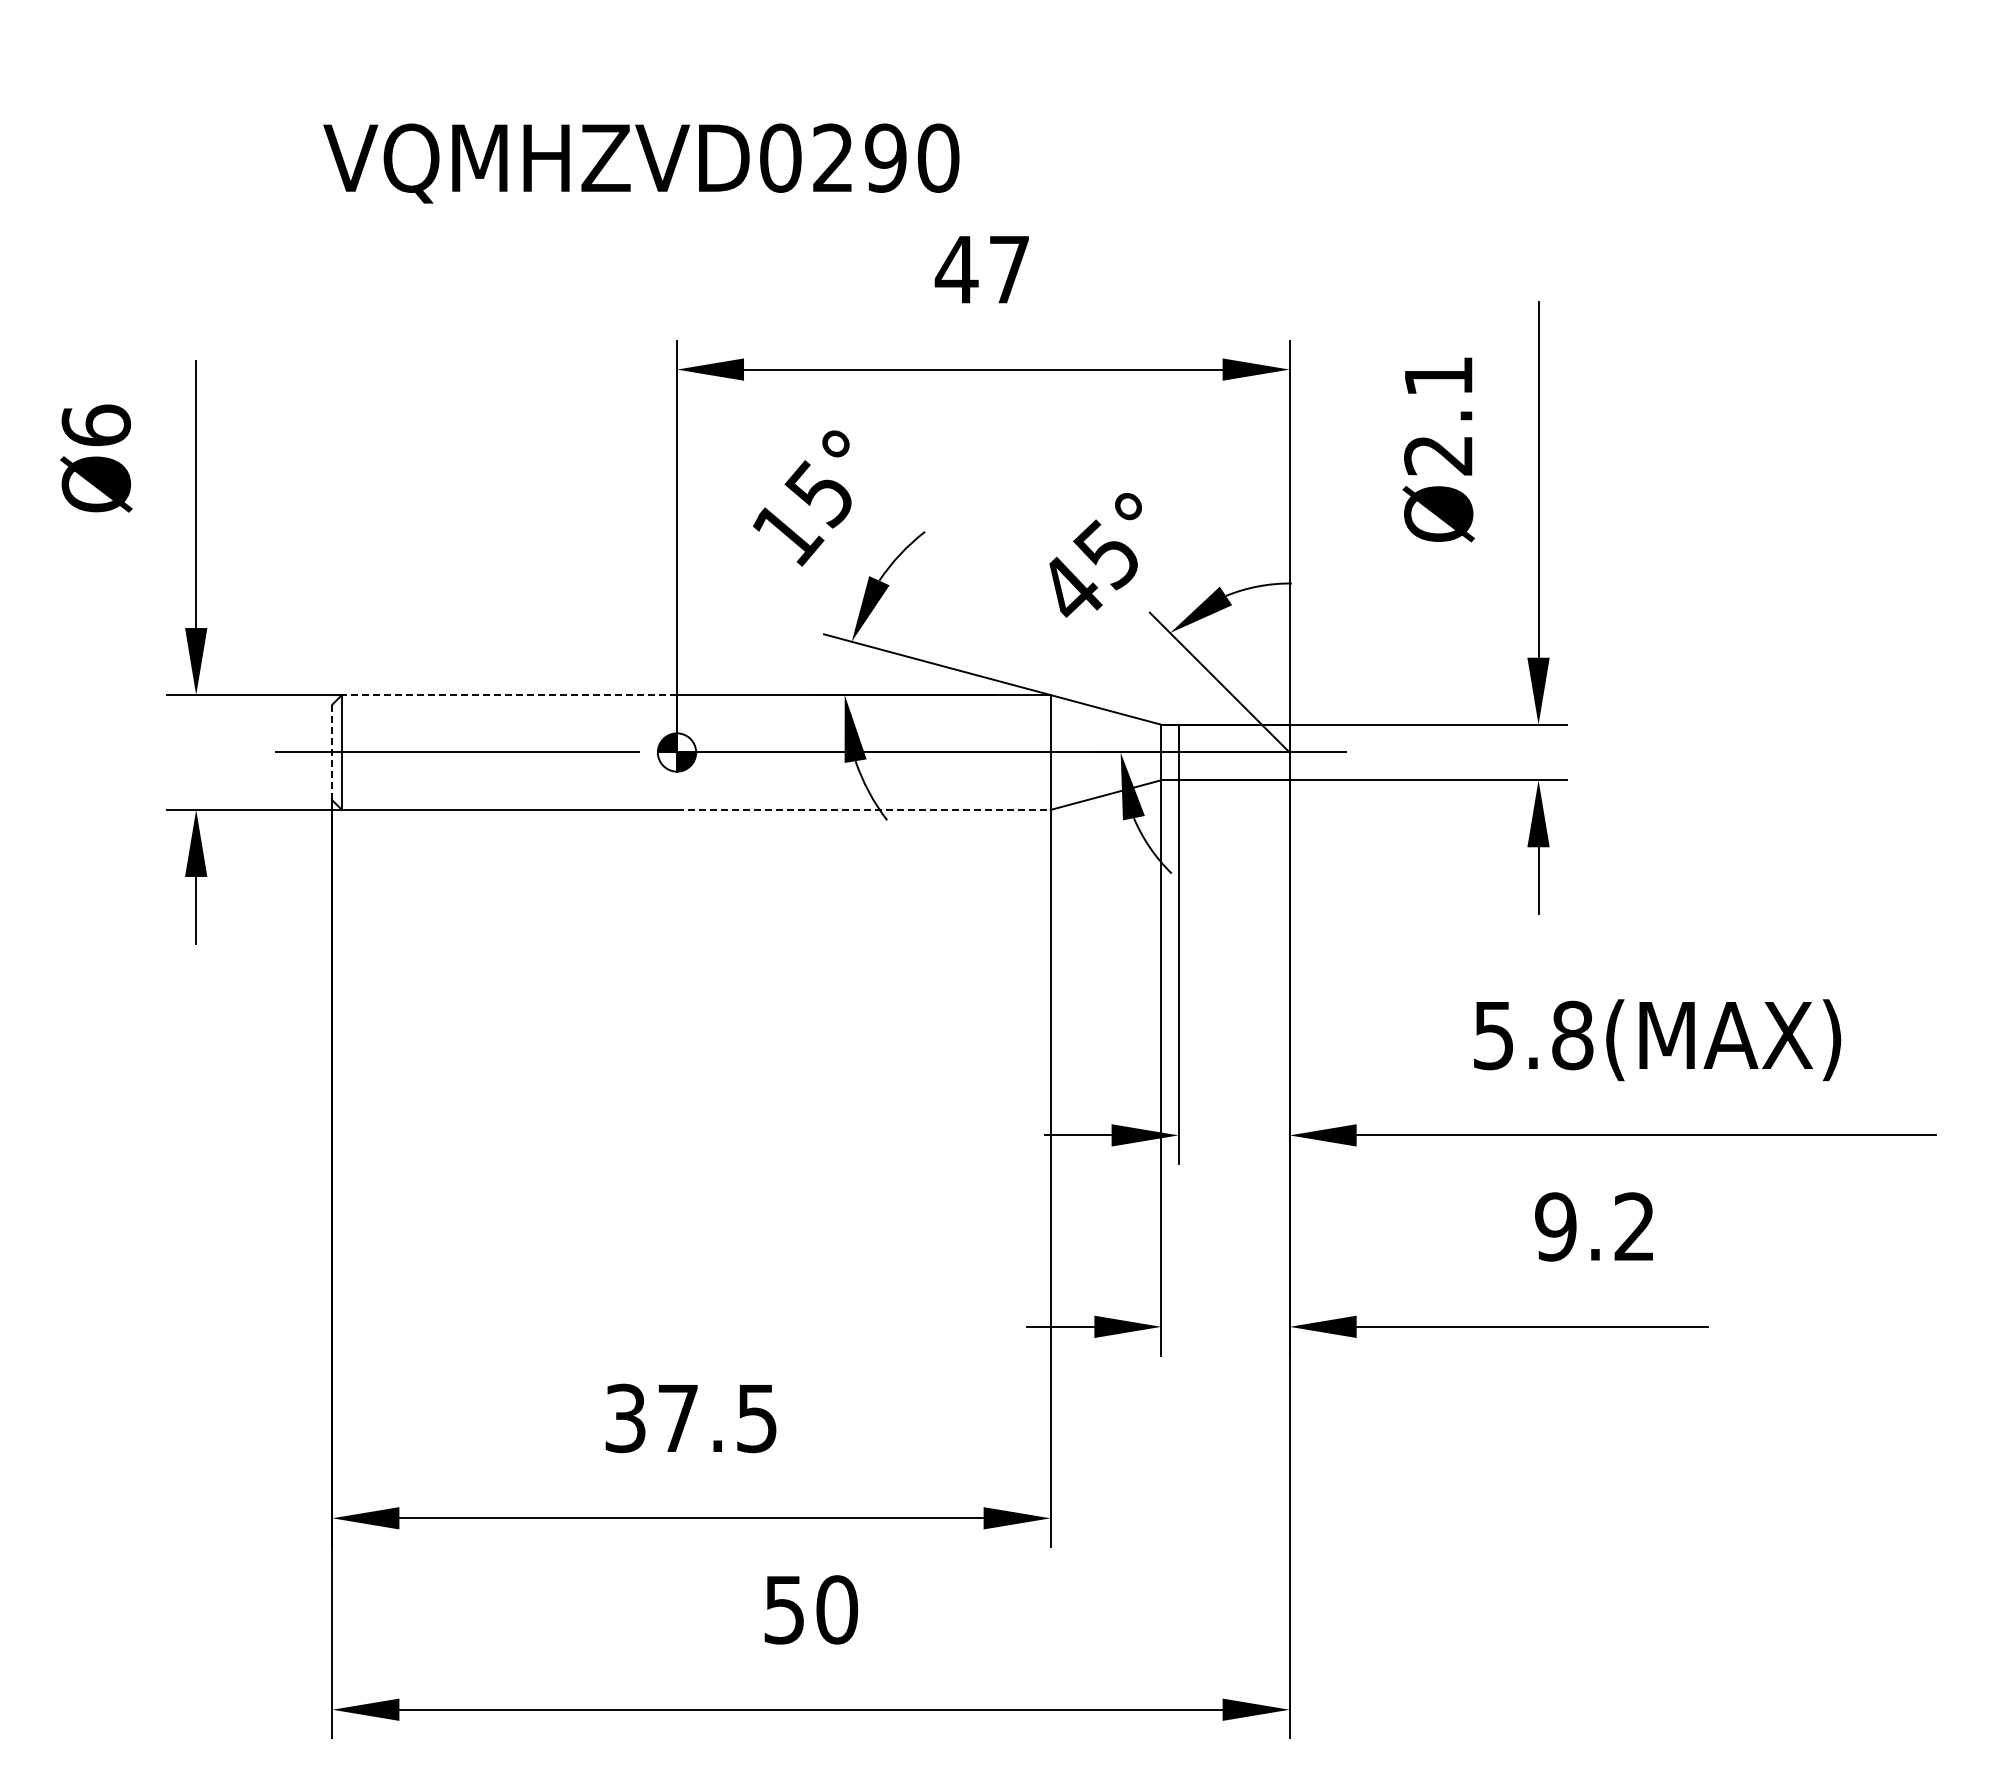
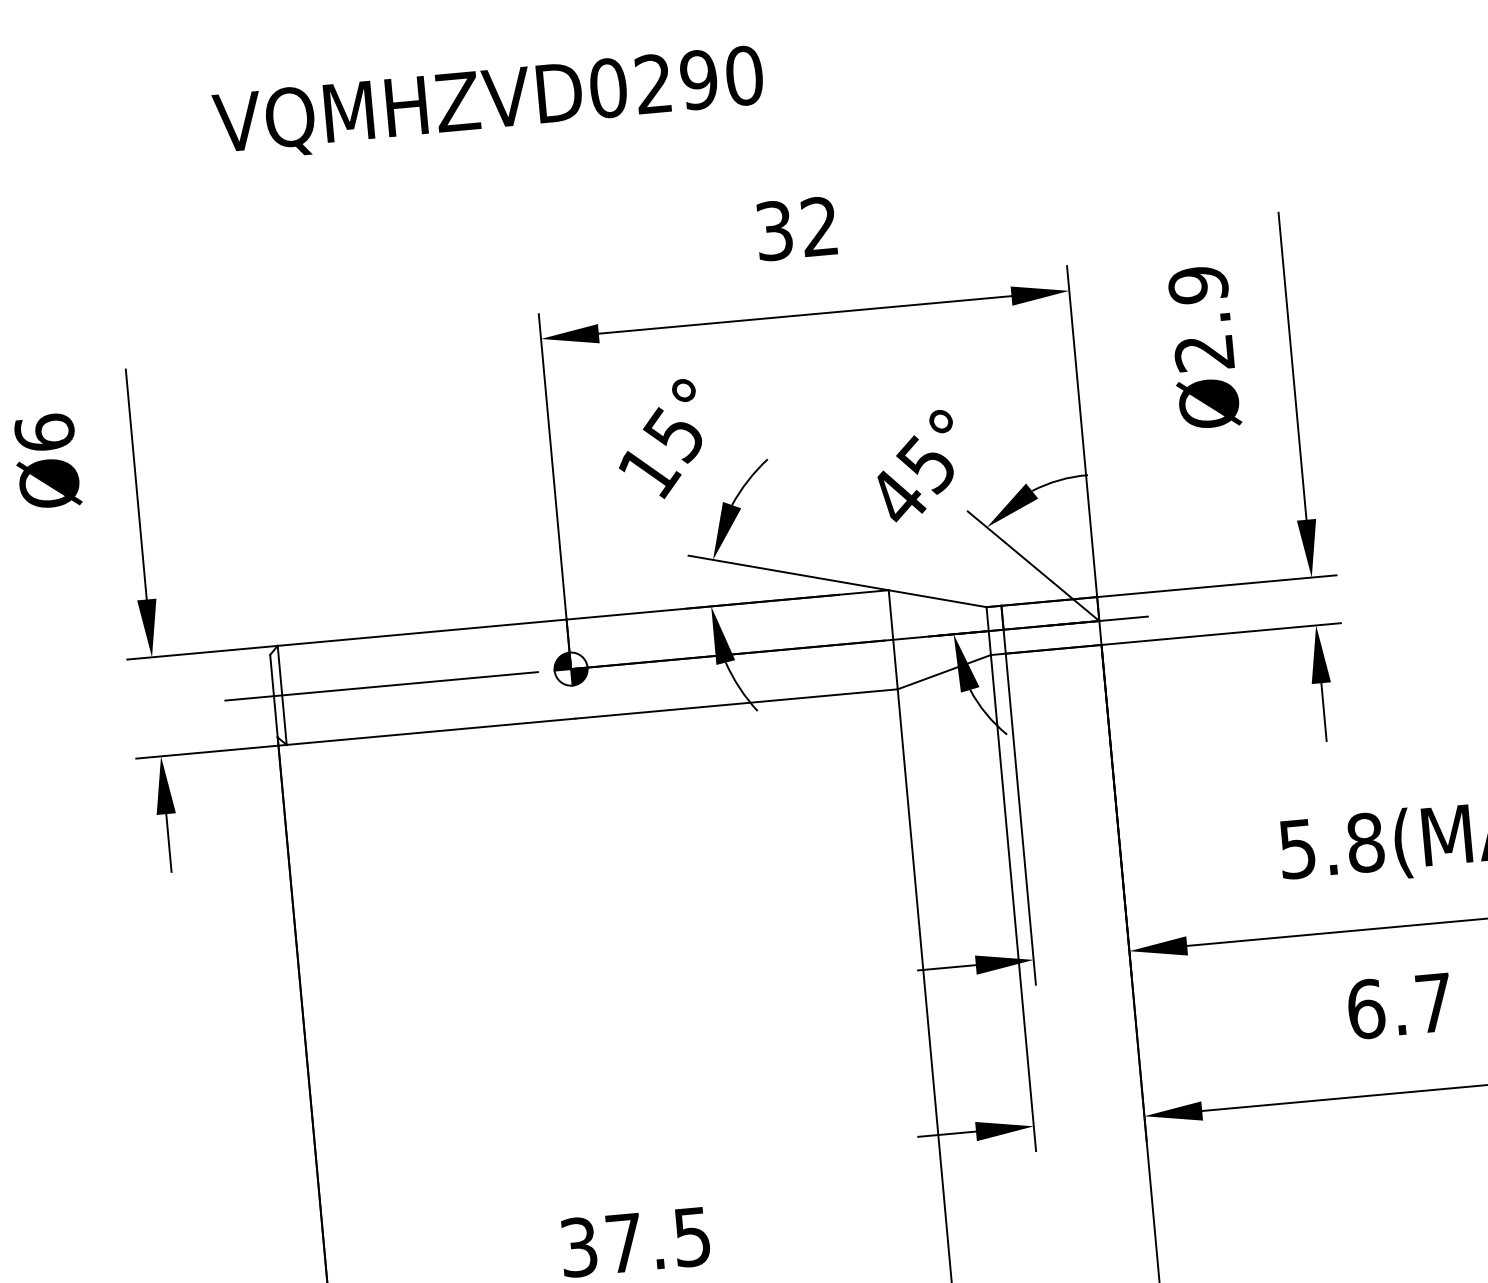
text: (641, 163) -> (488, 103), moved
text: (981, 269) -> (795, 228), 47 -> 32
text: (1438, 376) -> (1198, 285), Ø2.1 -> Ø2.9
line: (509, 695) -> (422, 633), dashed -> solid
line: (332, 752) -> (274, 696), dashed -> solid
line: (863, 809) -> (736, 703), dashed -> solid
text: (1594, 1226) -> (1399, 1005), 9.2 -> 6.7

